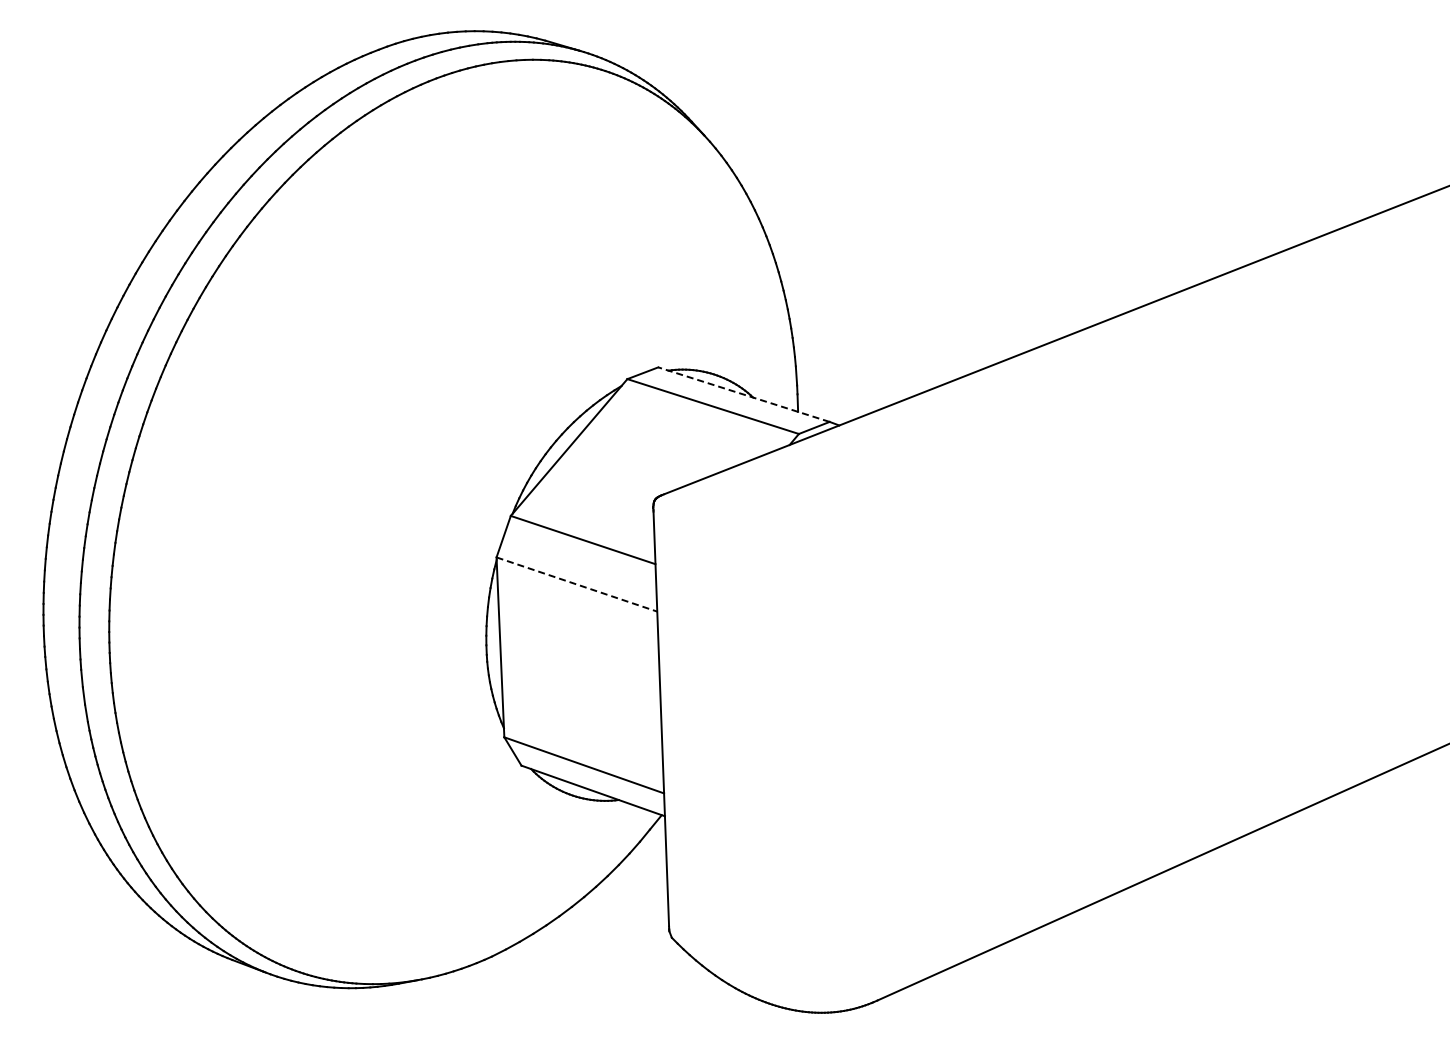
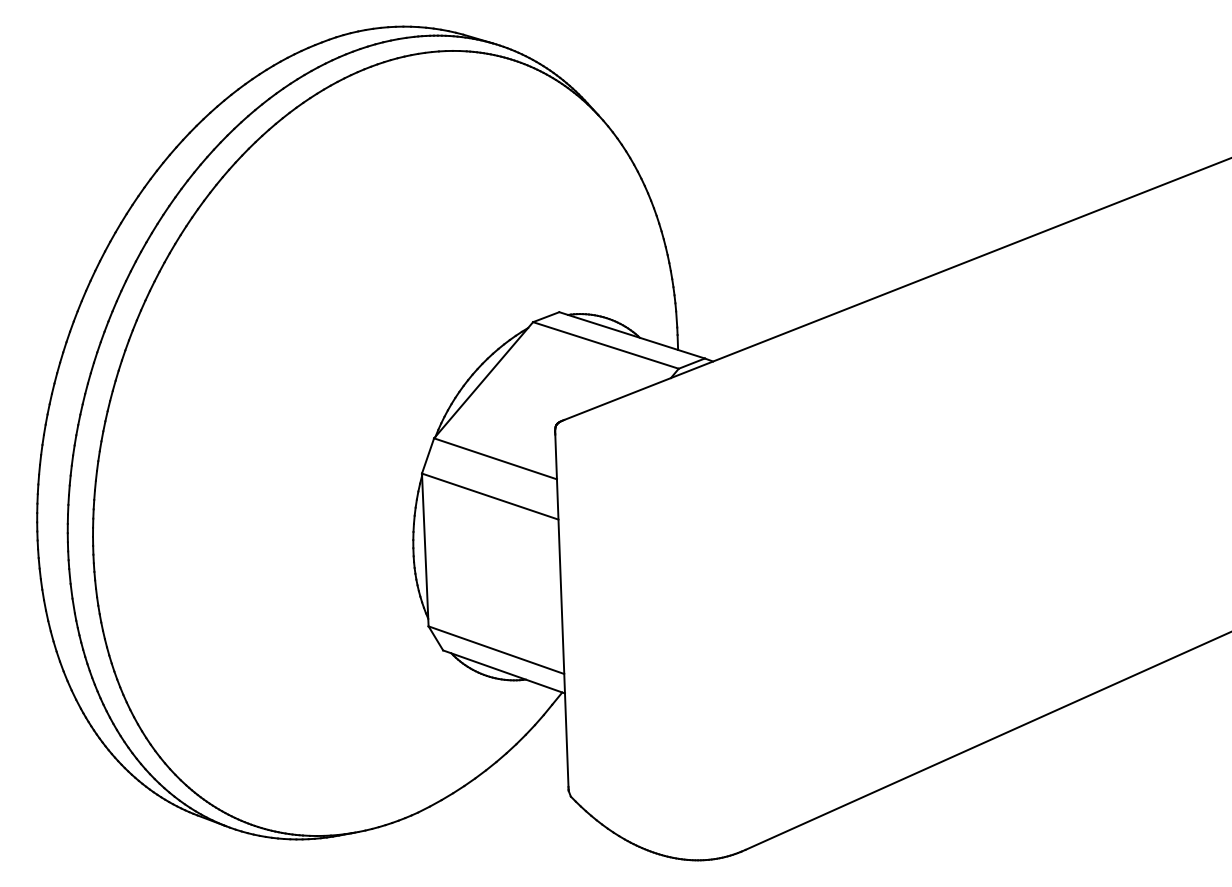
line: (743, 394) -> (631, 335), dashed -> solid
line: (576, 584) -> (489, 496), dashed -> solid

